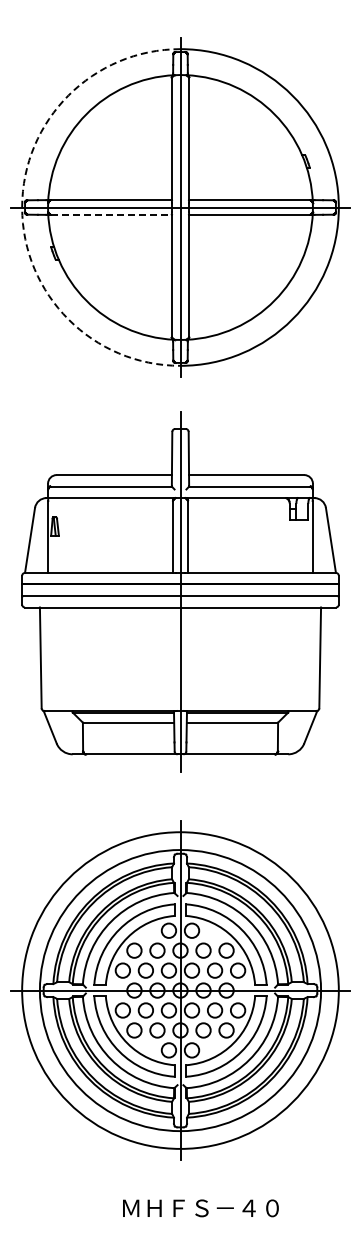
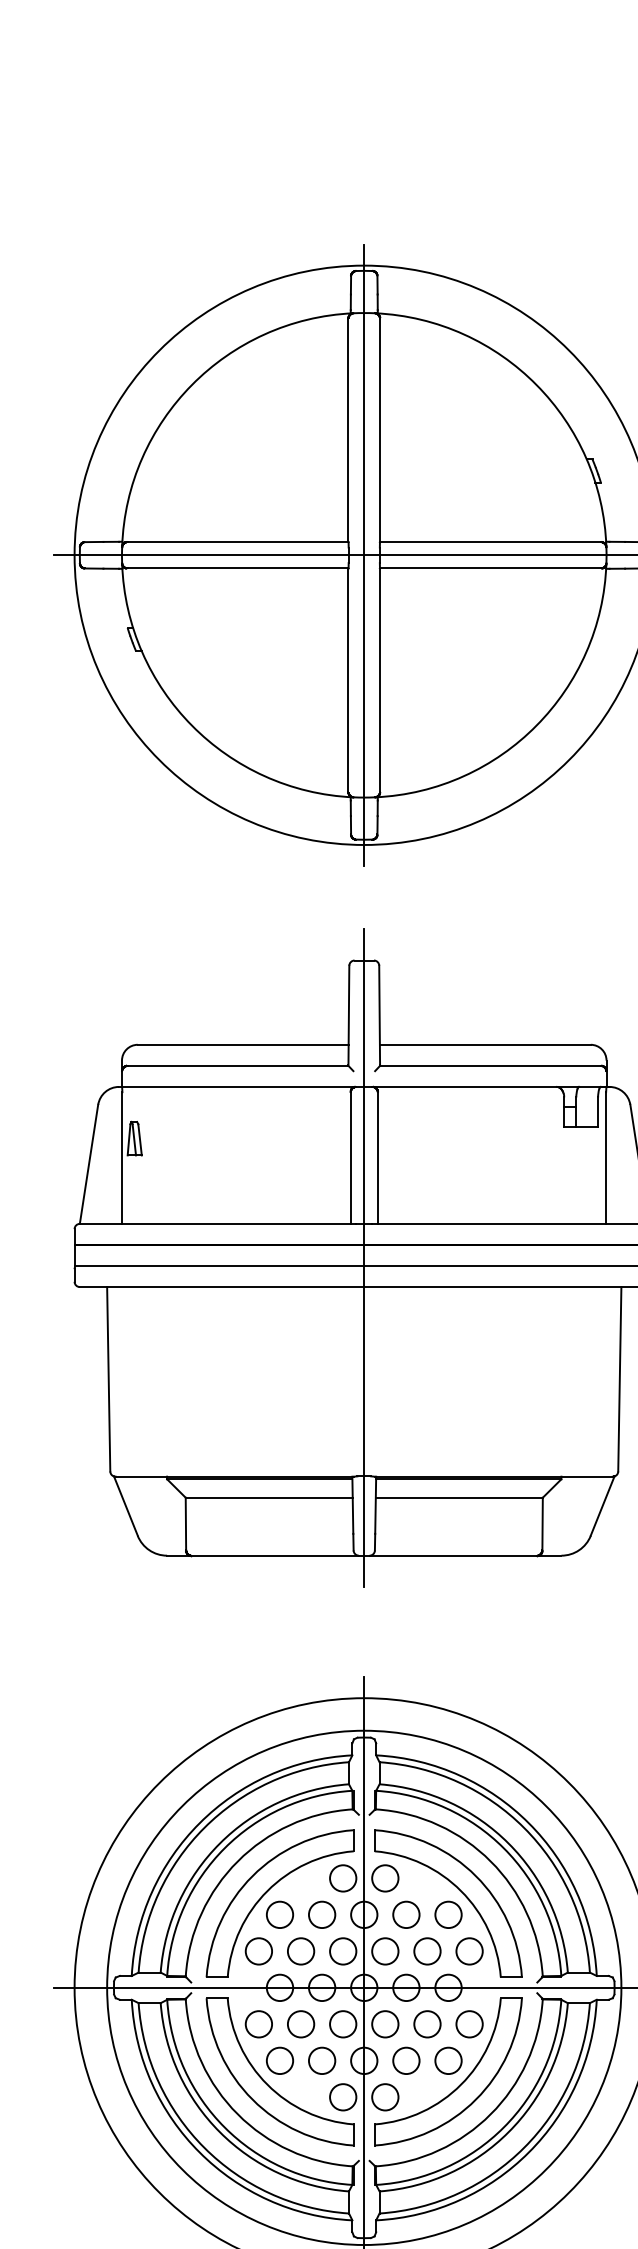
arc: (22, 207) -> (75, 555), dashed -> solid
line: (111, 214) -> (238, 568), dashed -> solid

